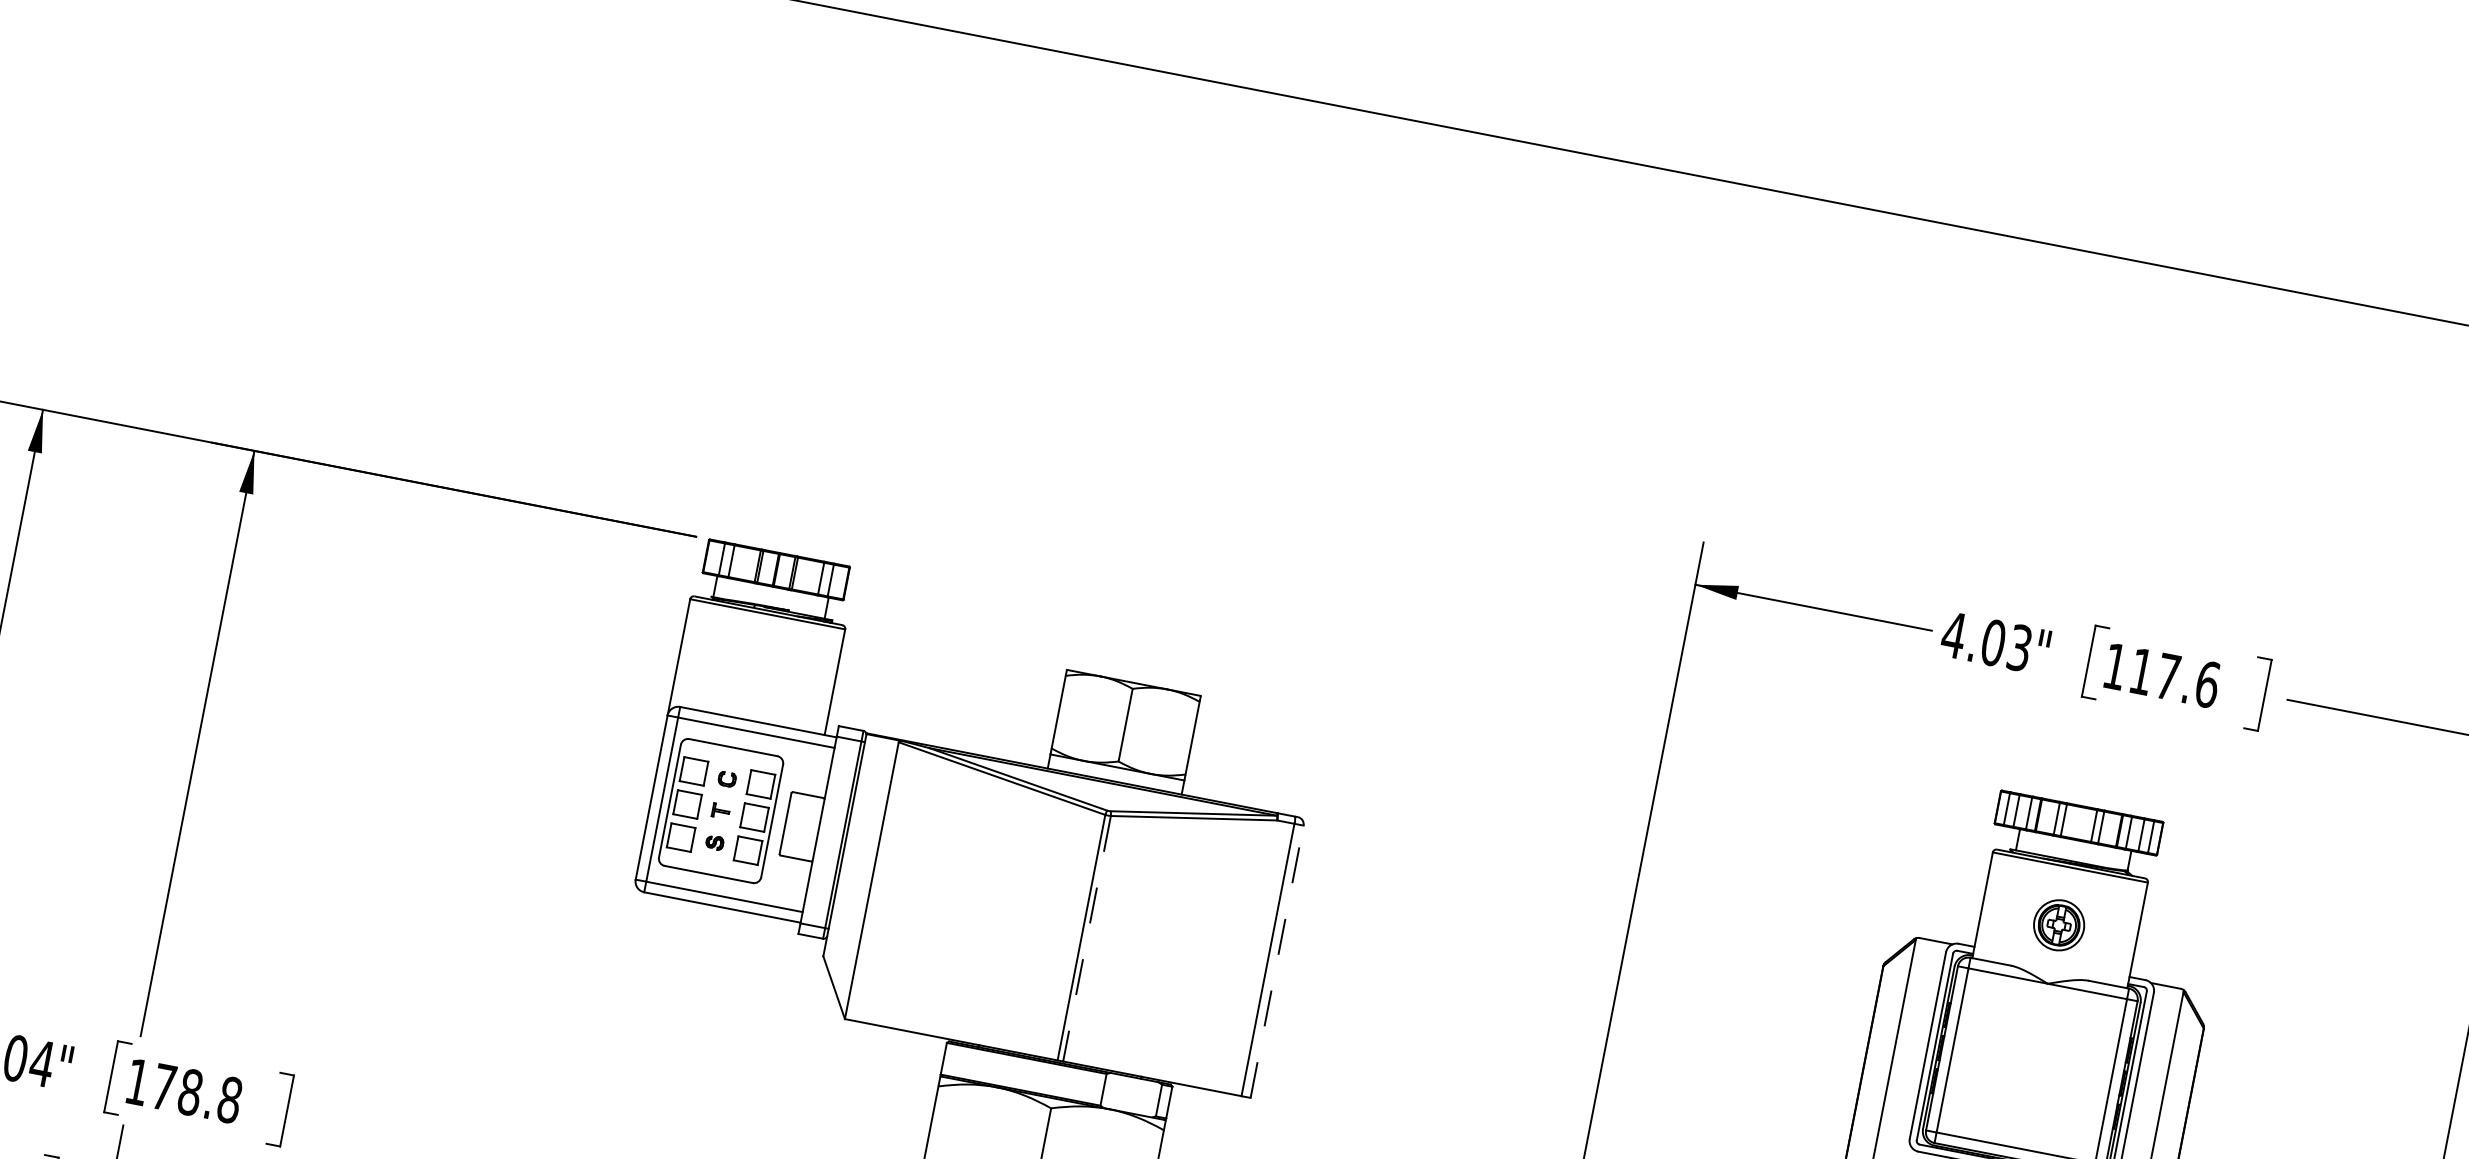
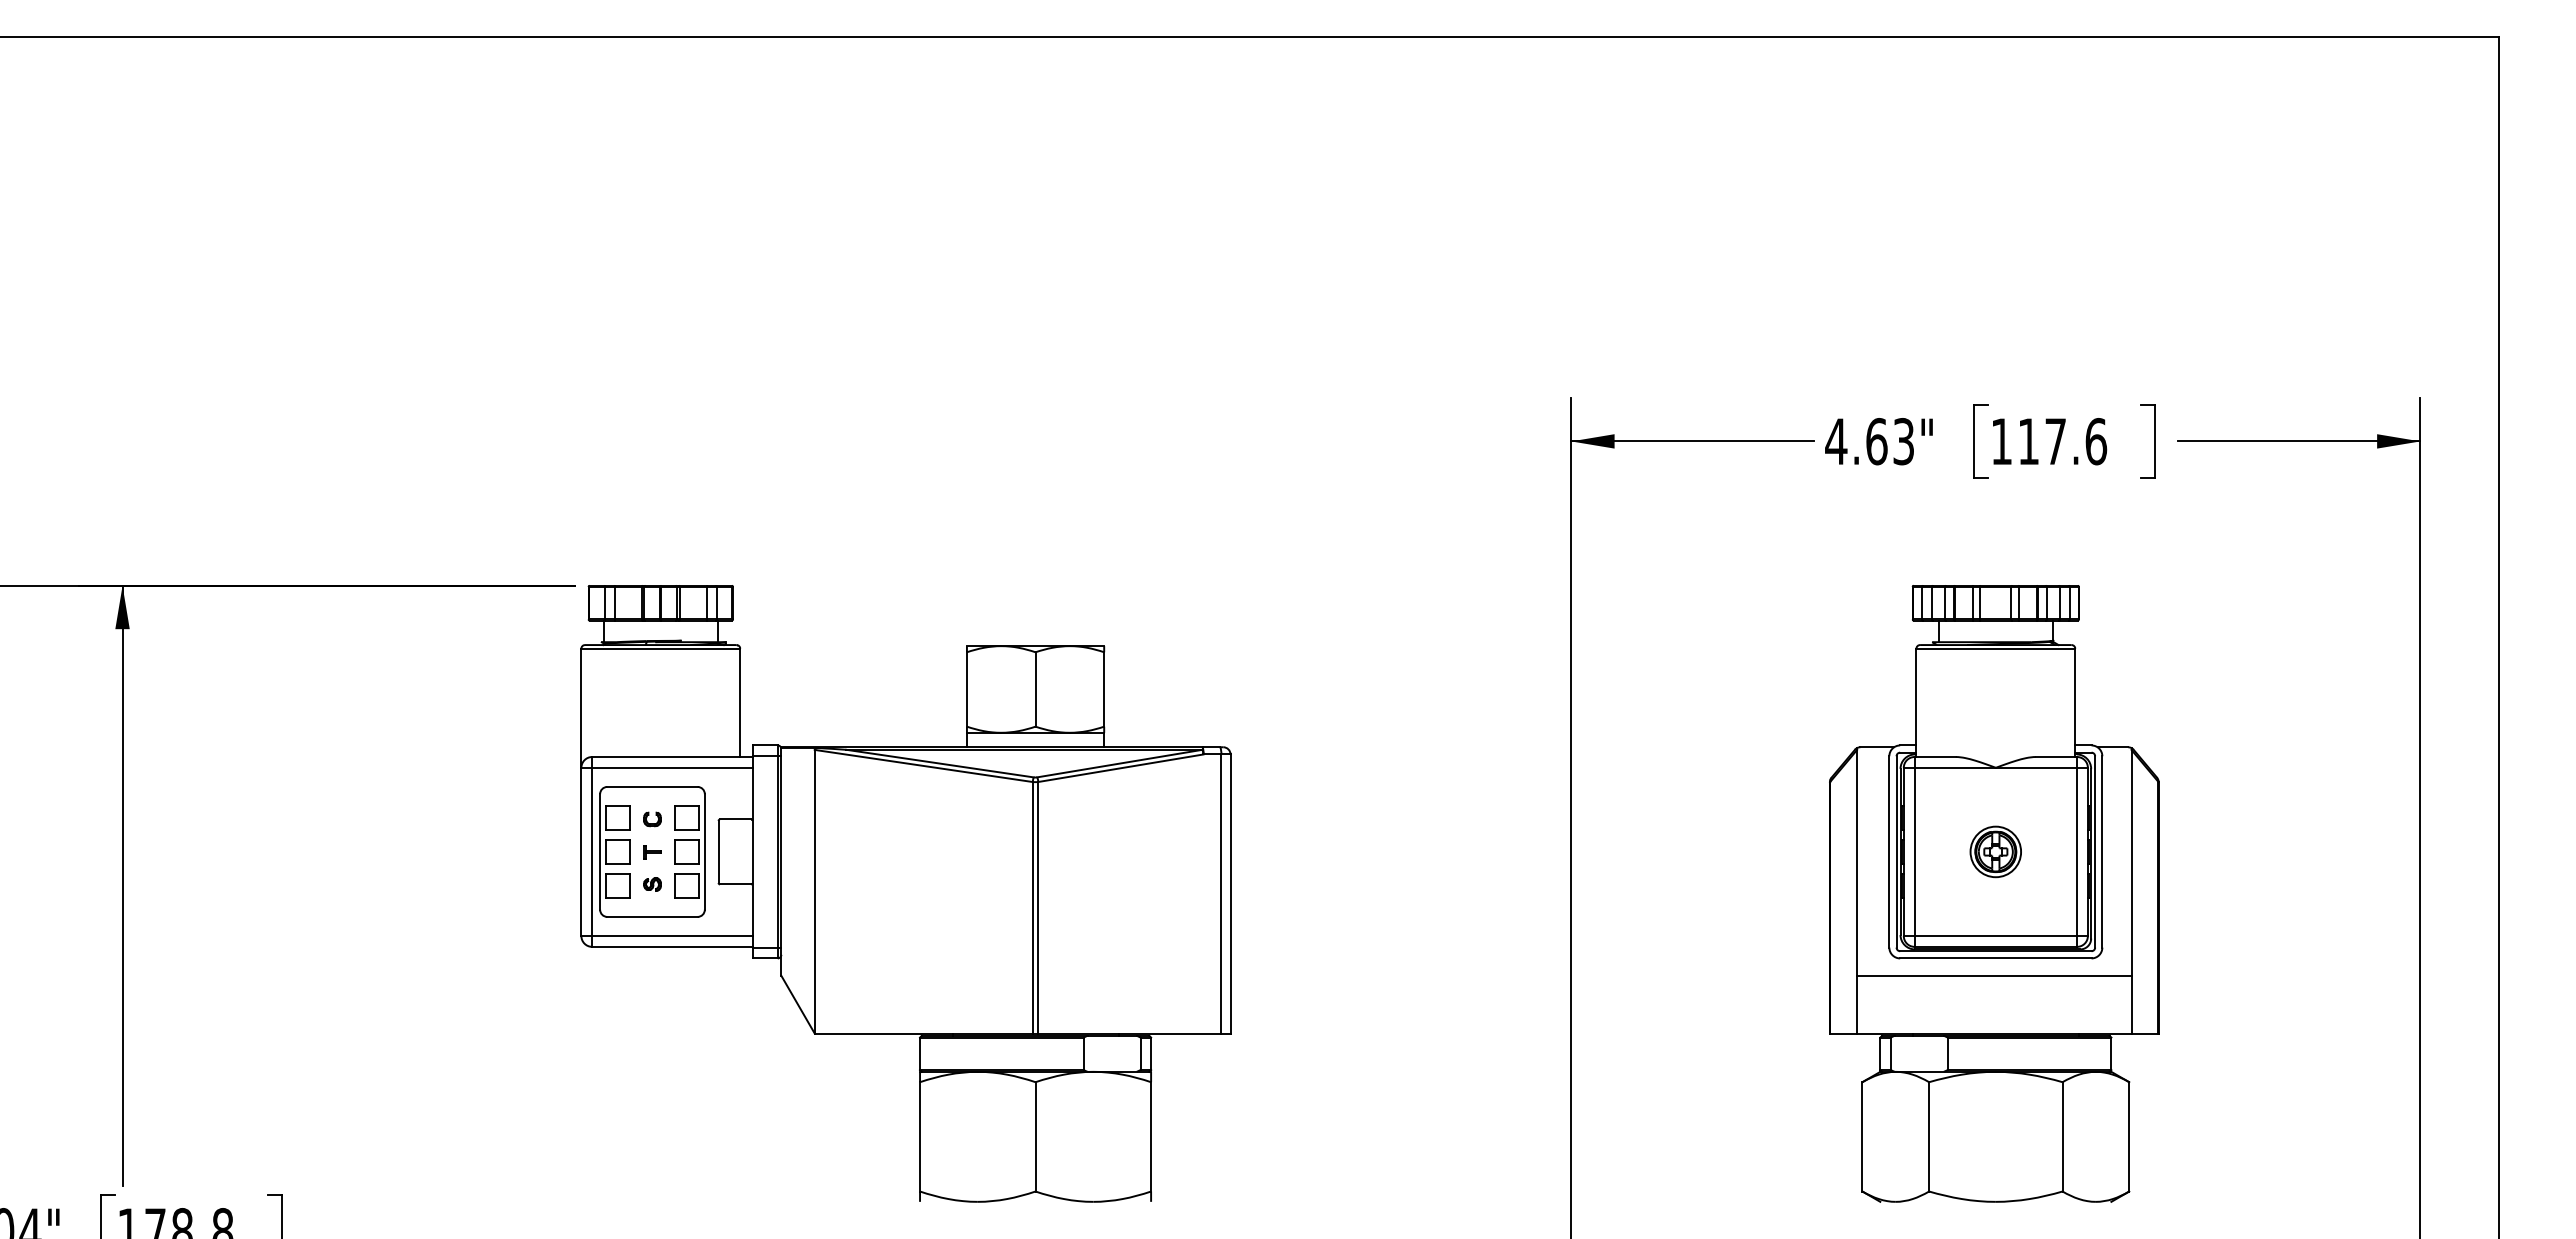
text: (1993, 642) -> (1876, 441), 4.03" -> 4.63"
part: (2058, 924) -> (1995, 851), moved
line: (1087, 938) -> (1038, 907), dashed -> solid
line: (1276, 962) -> (1230, 894), dashed -> solid

